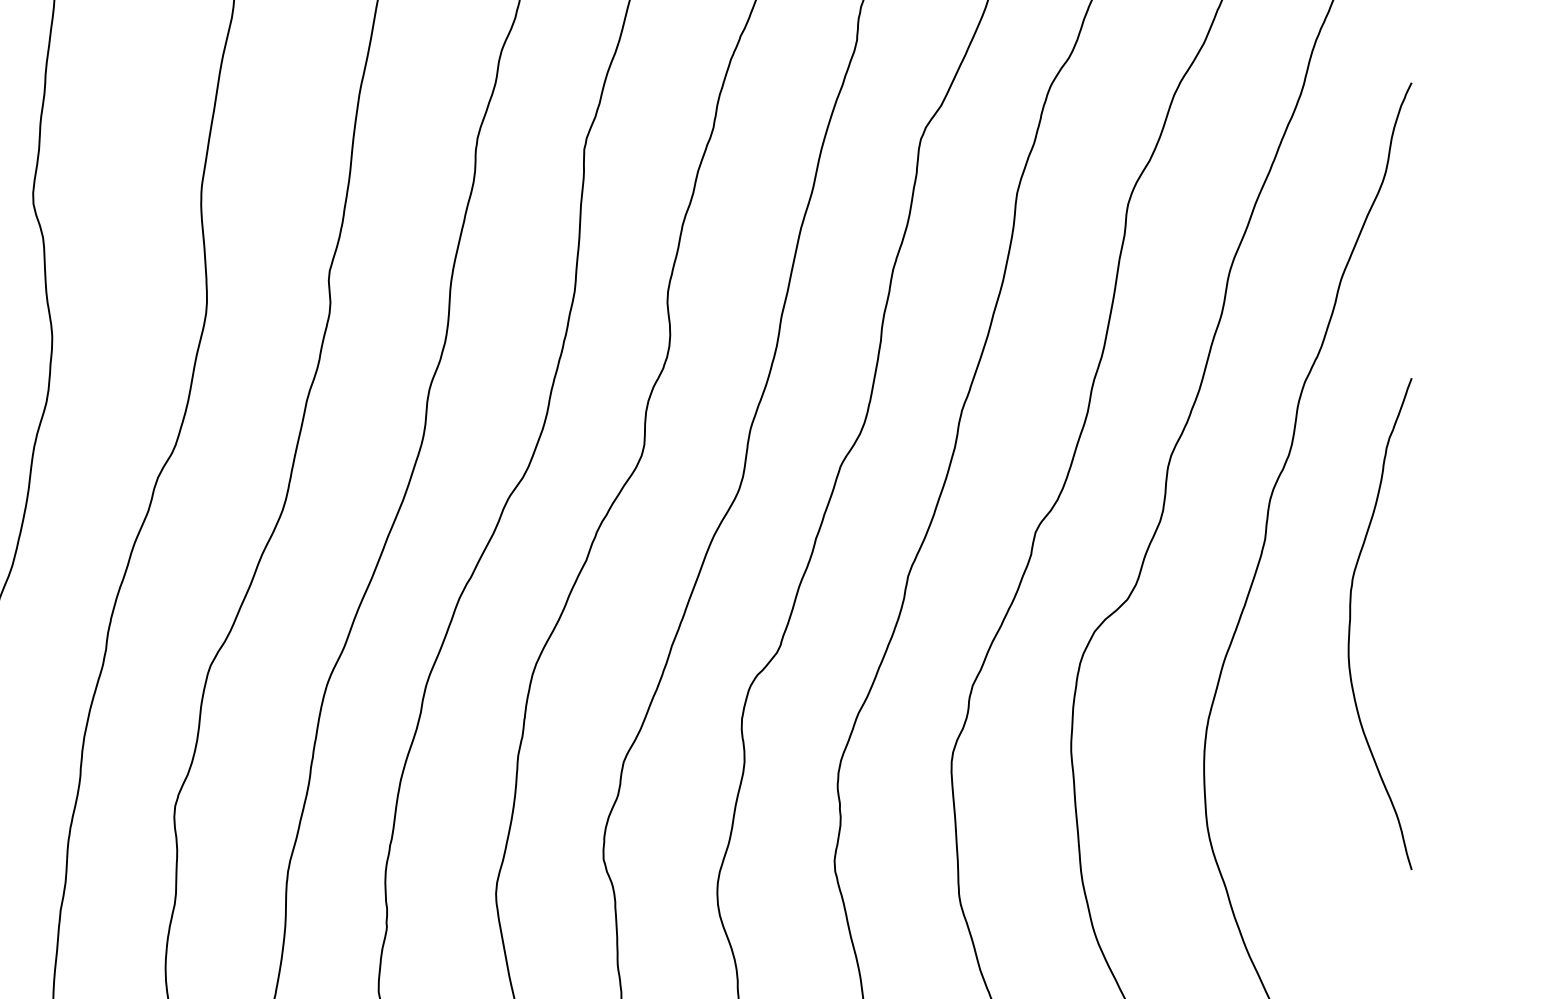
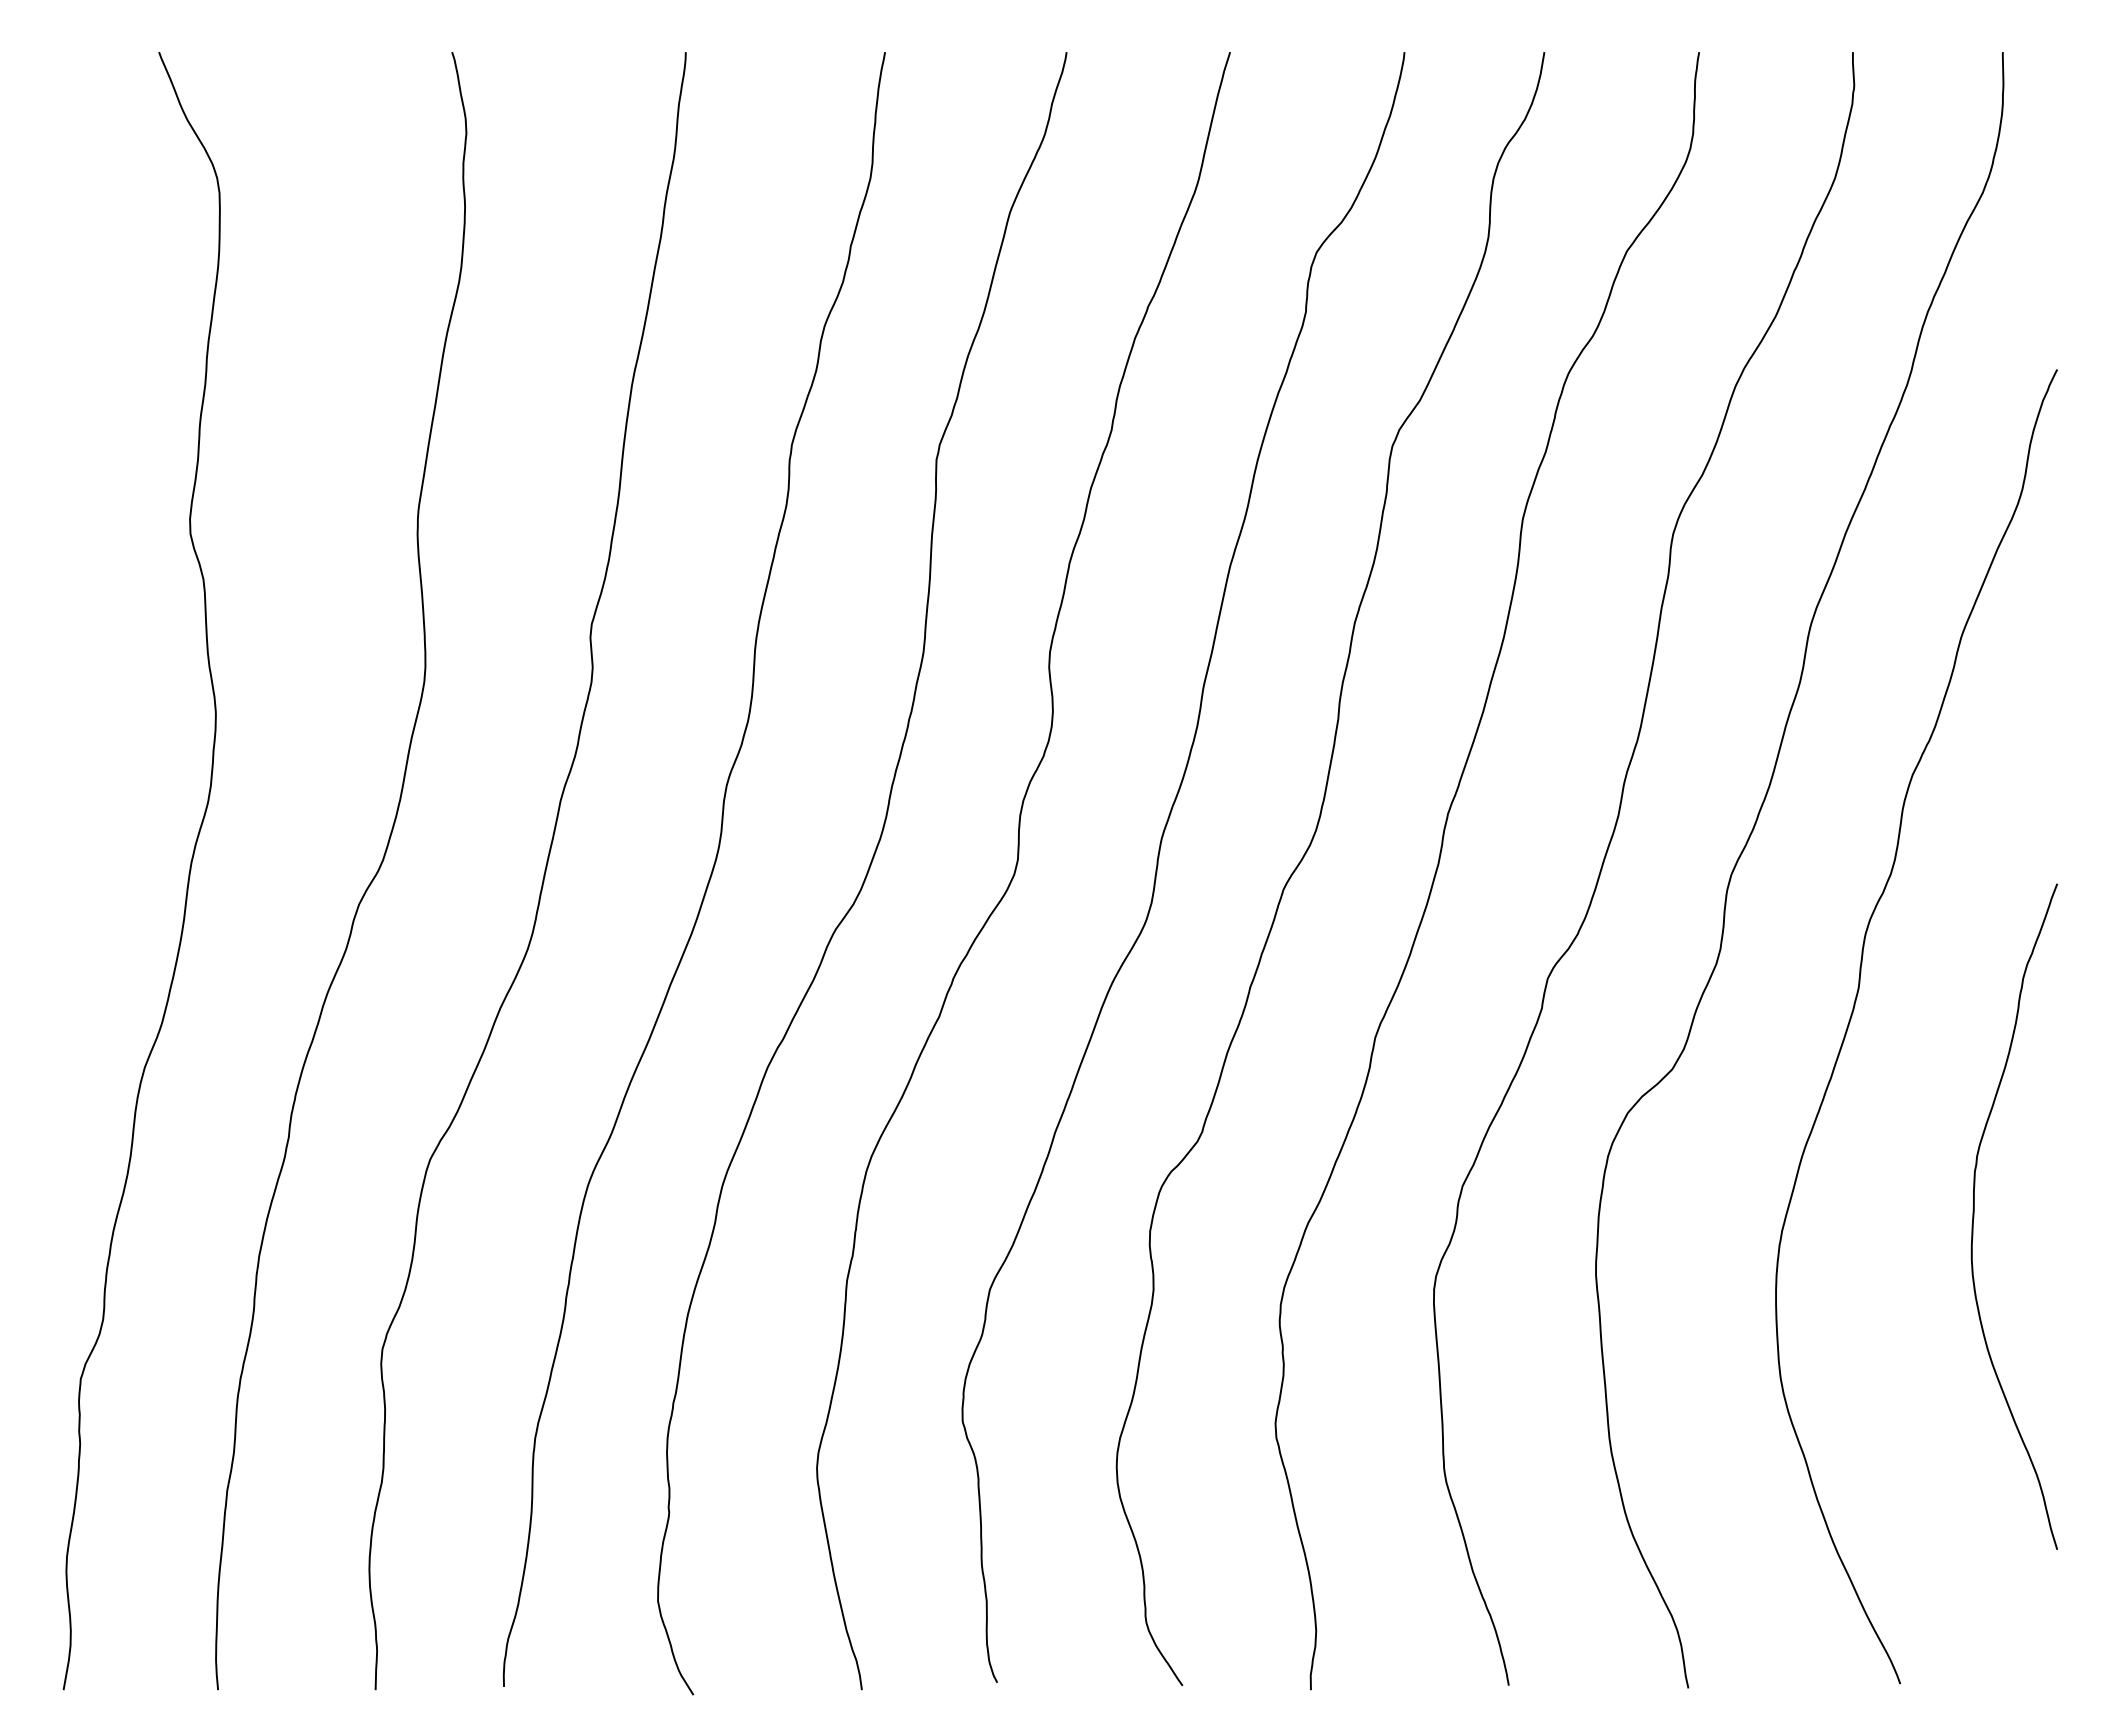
curve: (1350, 623) -> (1974, 1216), moved

